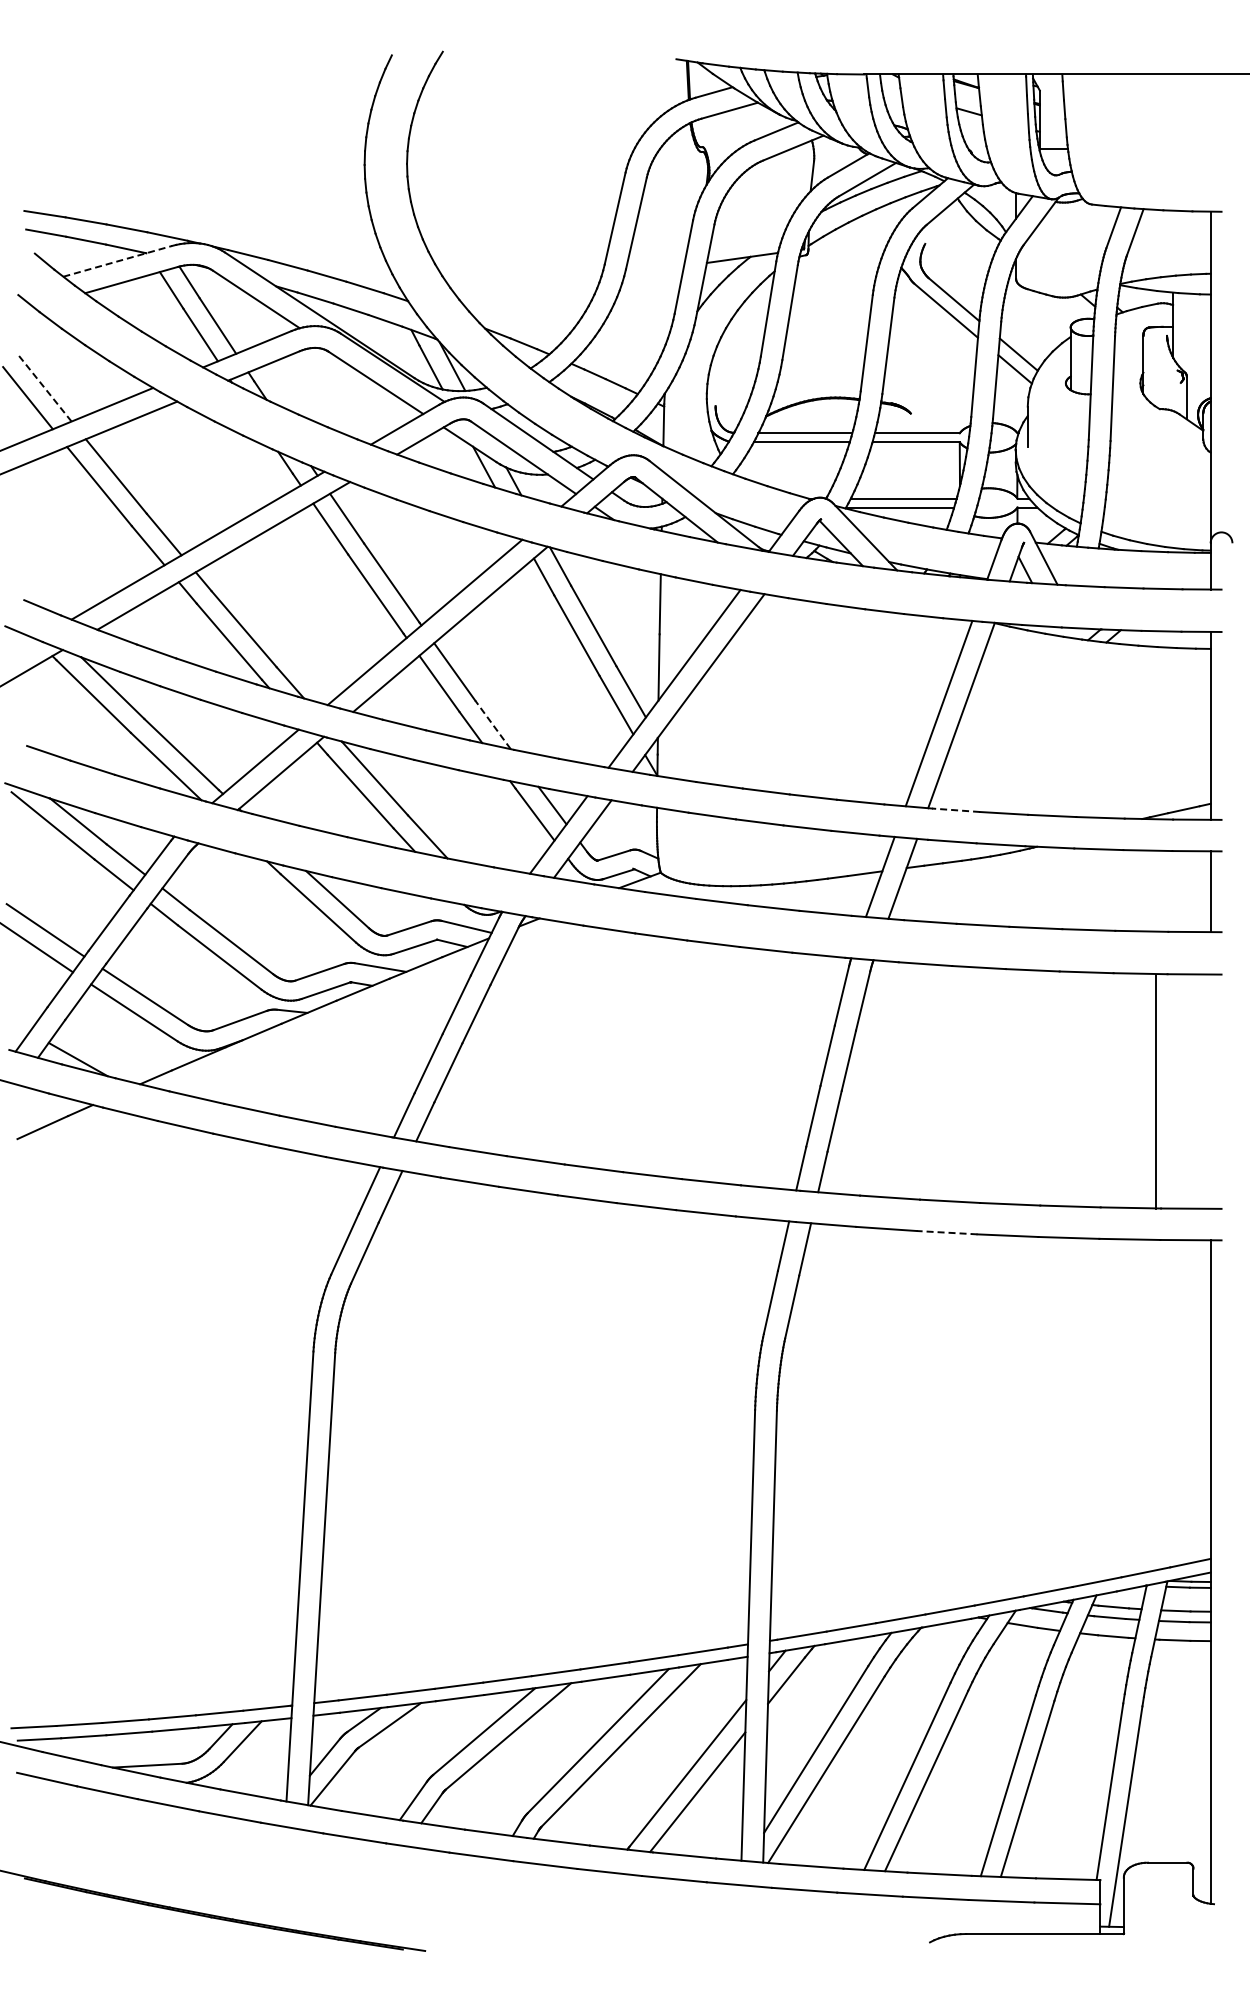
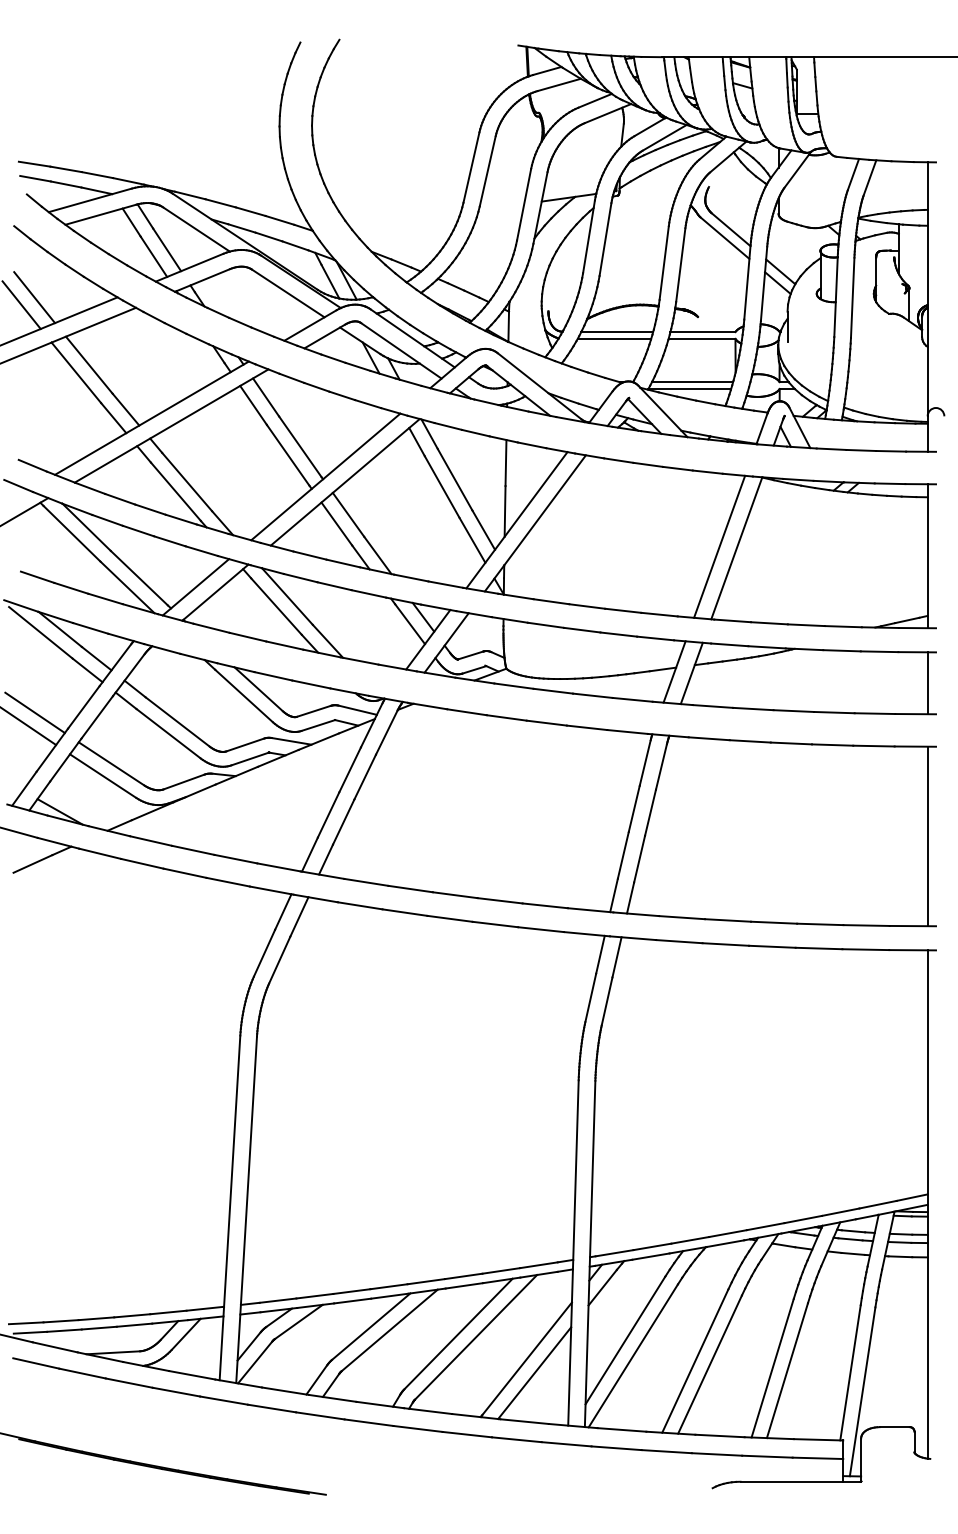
line: (118, 261) -> (90, 200), dashed -> solid
line: (44, 388) -> (34, 297), dashed -> solid
line: (492, 724) -> (377, 555), dashed -> solid
line: (955, 810) -> (732, 621), dashed -> solid
line: (1155, 1091) -> (927, 836), moved
line: (946, 1232) -> (725, 944), dashed -> solid

